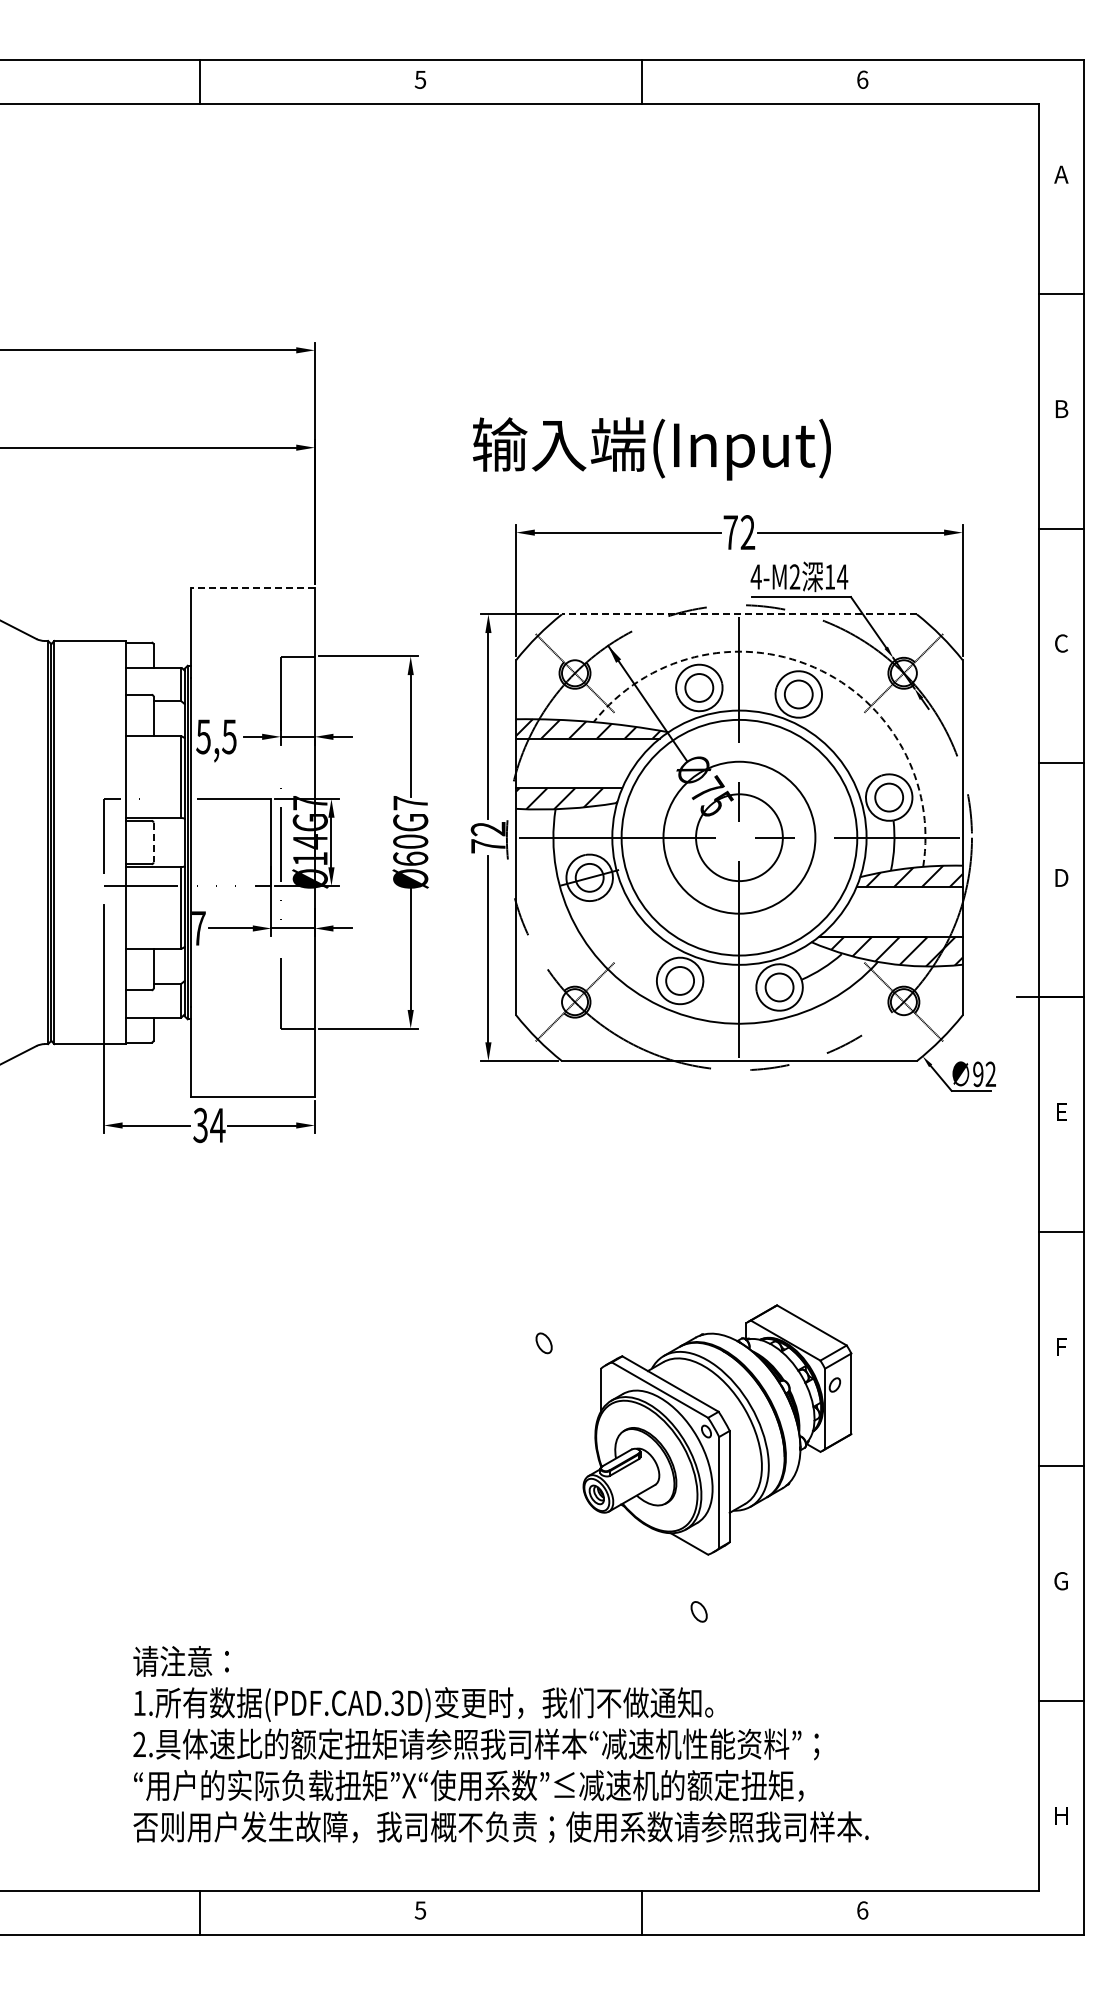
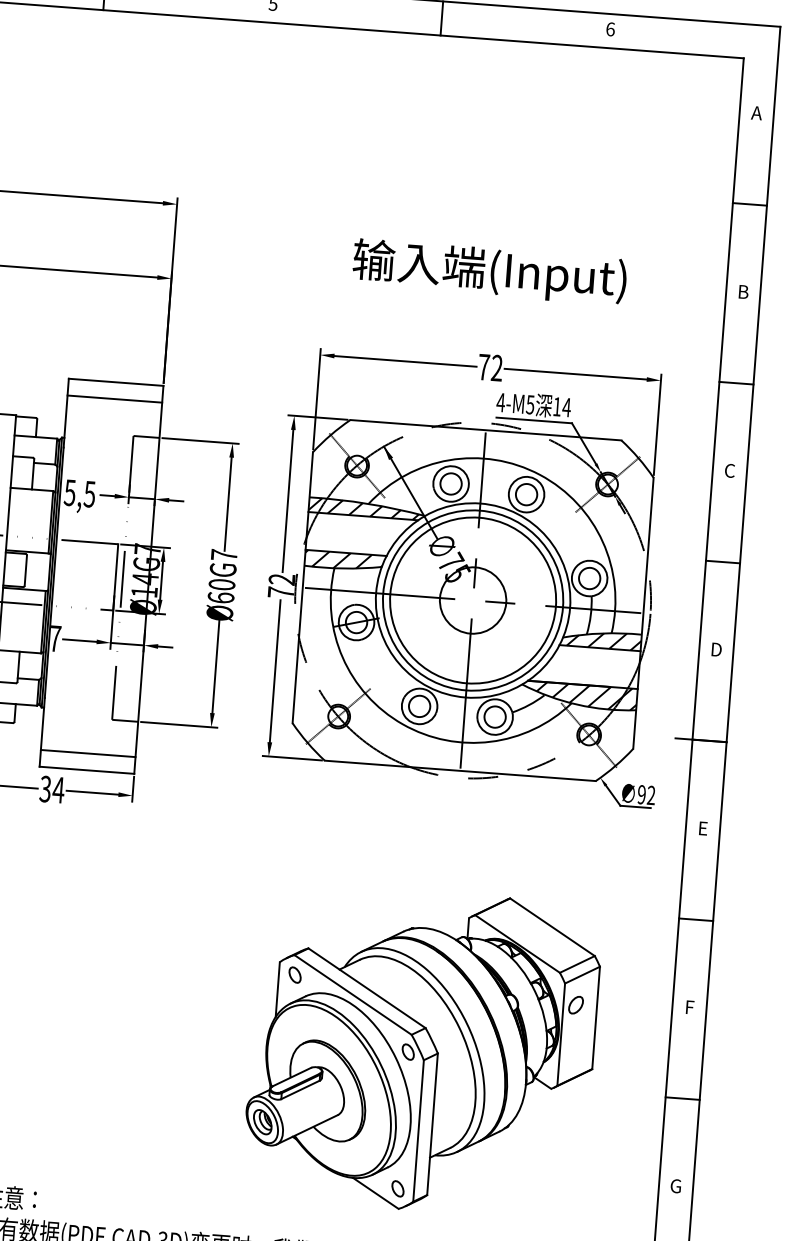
text: (651, 448) -> (489, 271), moved
text: (794, 576) -> (530, 404), 4-M2 -> 4-M5
line: (252, 588) -> (115, 382), dashed -> solid
line: (252, 610) -> (114, 399), added
line: (739, 614) -> (485, 430), dashed -> solid
arc: (814, 667) -> (540, 474), dashed -> solid
circle: (738, 837) -> (472, 600), size x1.43
line: (153, 842) -> (25, 570), dashed -> solid
line: (252, 1074) -> (88, 753), added
part: (717, 1429) -> (422, 1050), size x1.67

